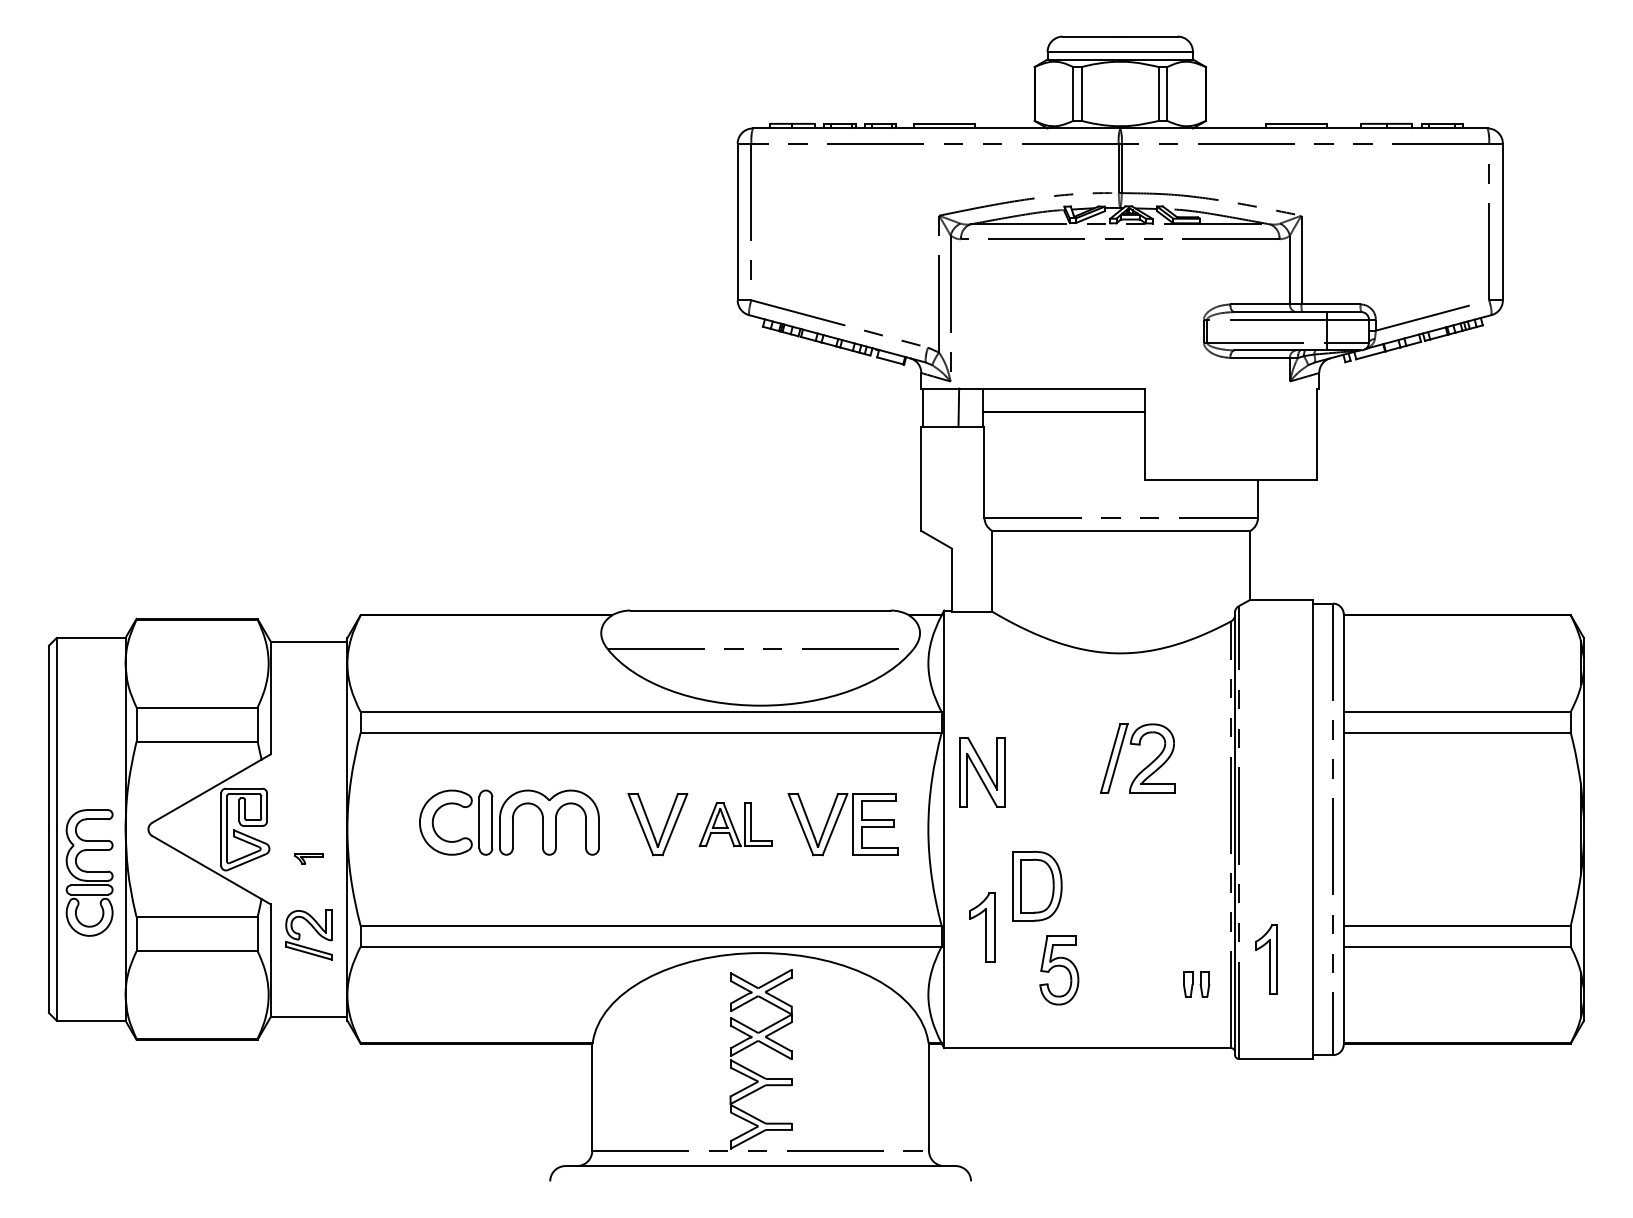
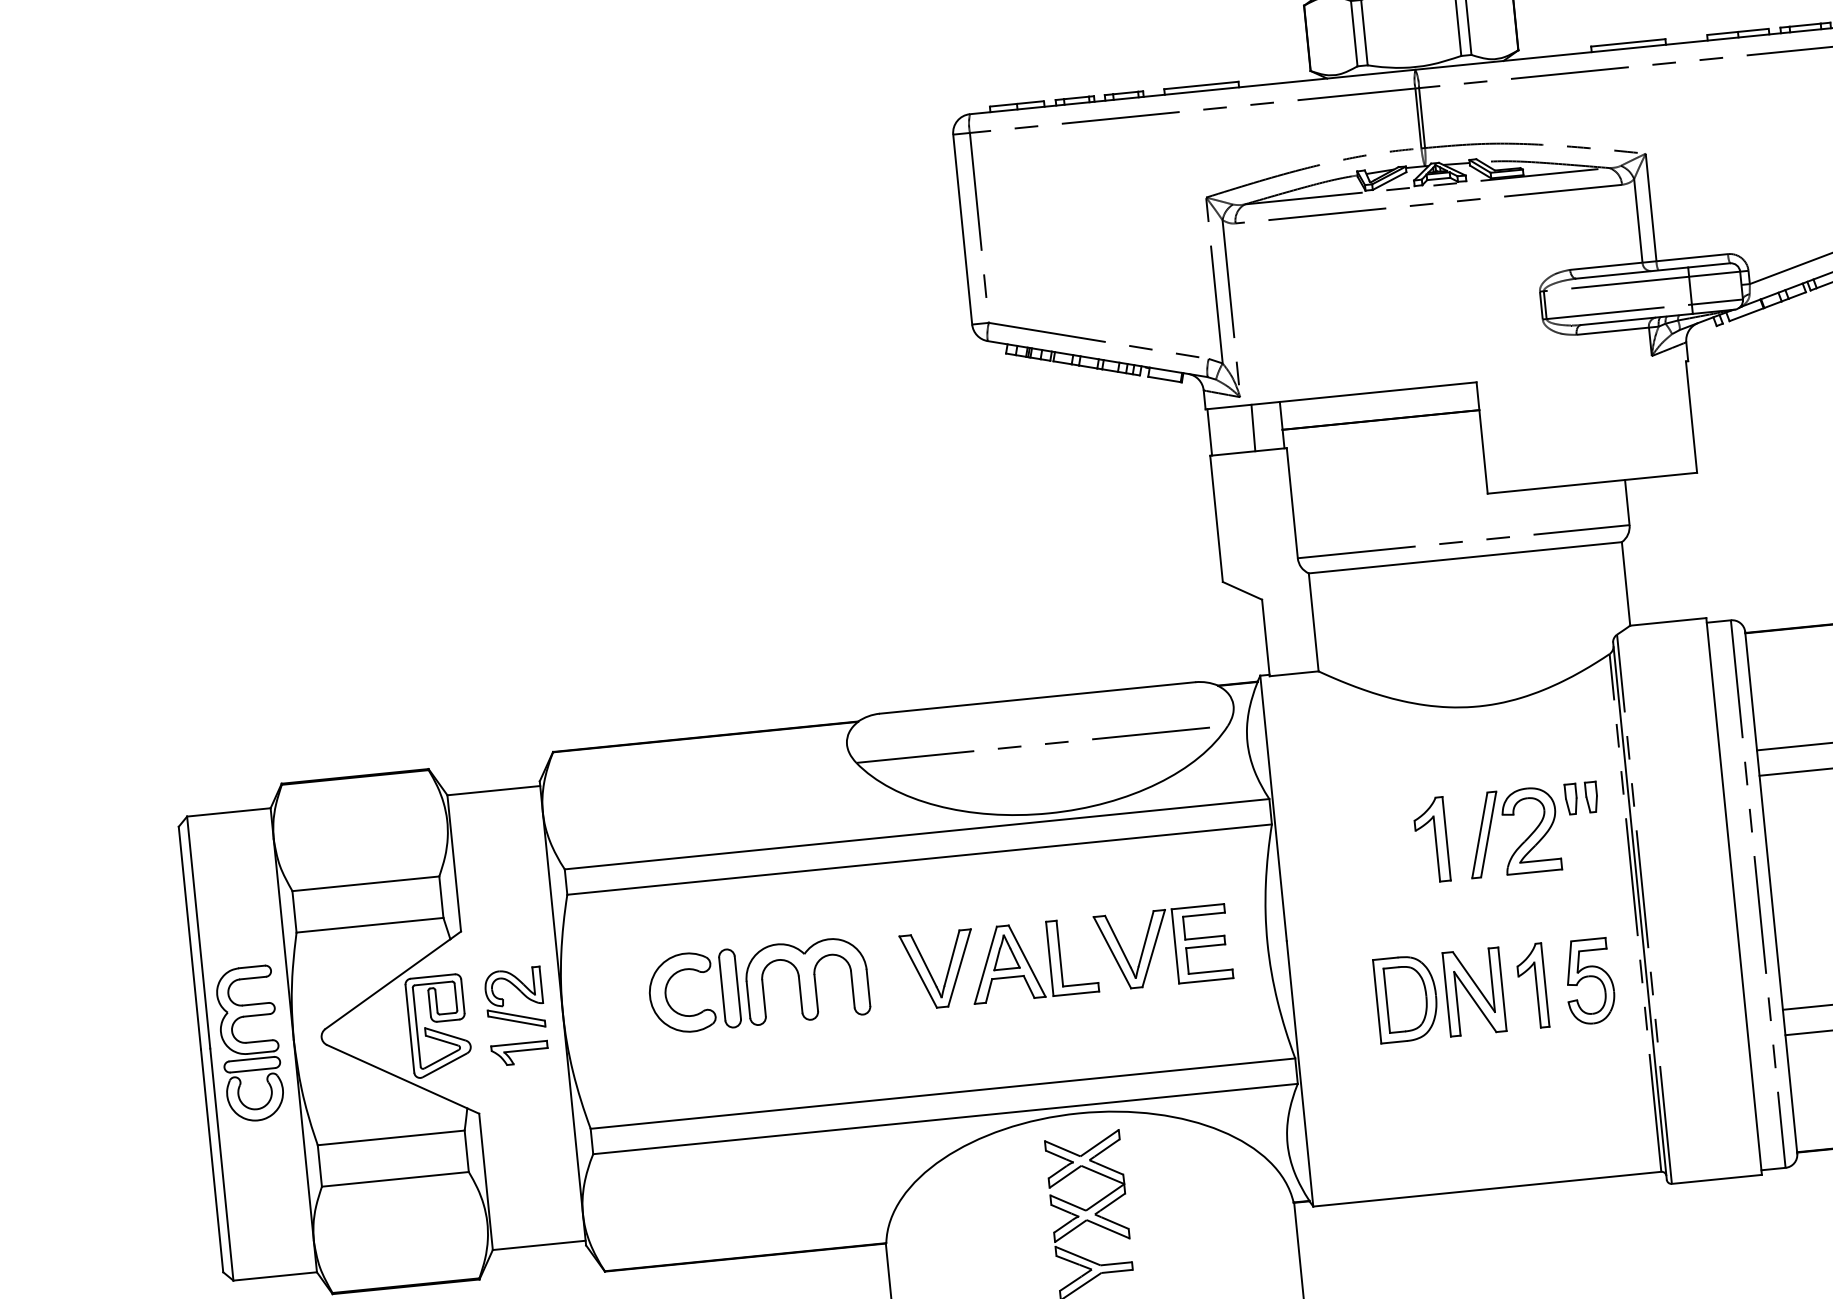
part: (982, 772) -> (1474, 992), moved
part: (735, 824) -> (1033, 960), size x1.43
part: (308, 858) -> (519, 1053), size x1.67
part: (89, 872) -> (250, 1043), moved
part: (982, 927) -> (1431, 839), moved
part: (314, 930) -> (520, 993), moved
part: (1266, 959) -> (1532, 986), moved
part: (1059, 970) -> (1590, 982), moved
part: (1196, 984) -> (1581, 797), moved

